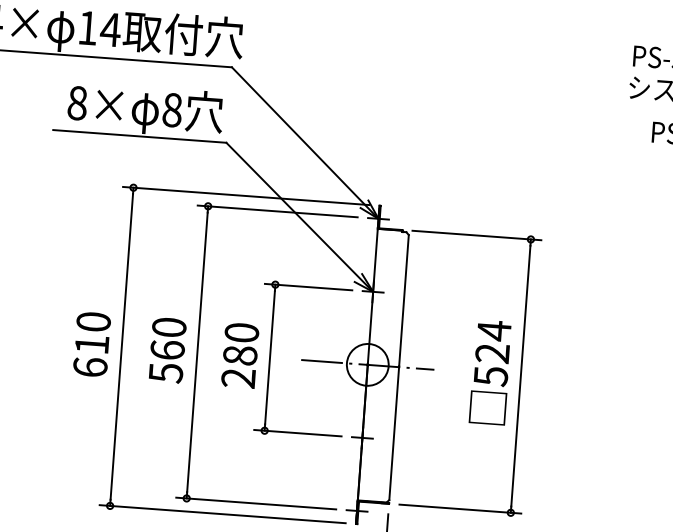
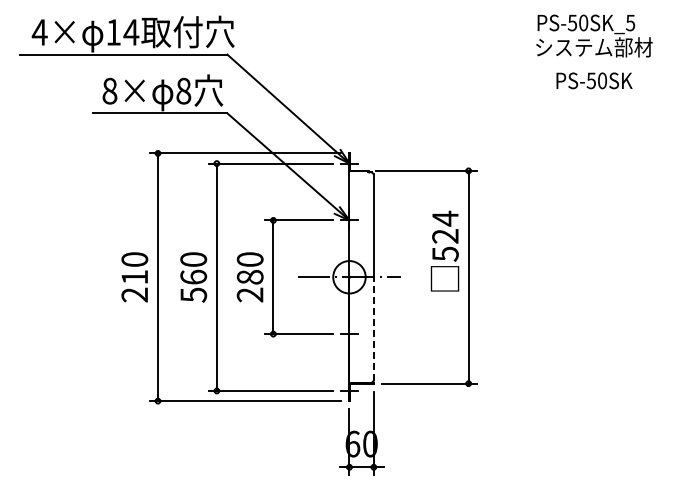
text: (89, 366) -> (134, 294), 610 -> 210
text: (490, 371) -> (444, 250), moved
line: (393, 432) -> (373, 328), solid -> dashed

